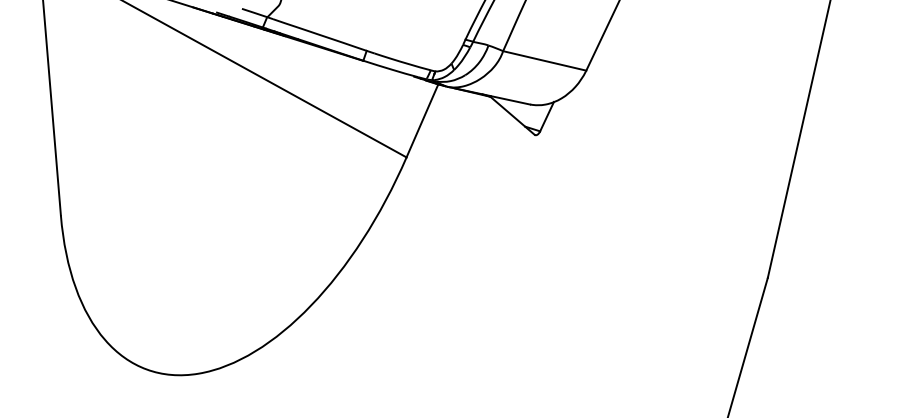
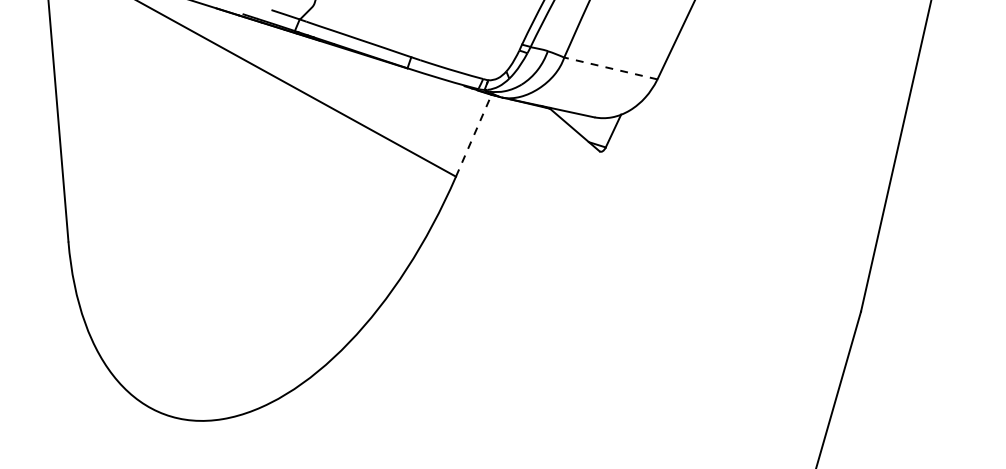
line: (544, 60) -> (610, 68), solid -> dashed
line: (422, 120) -> (473, 135), solid -> dashed

